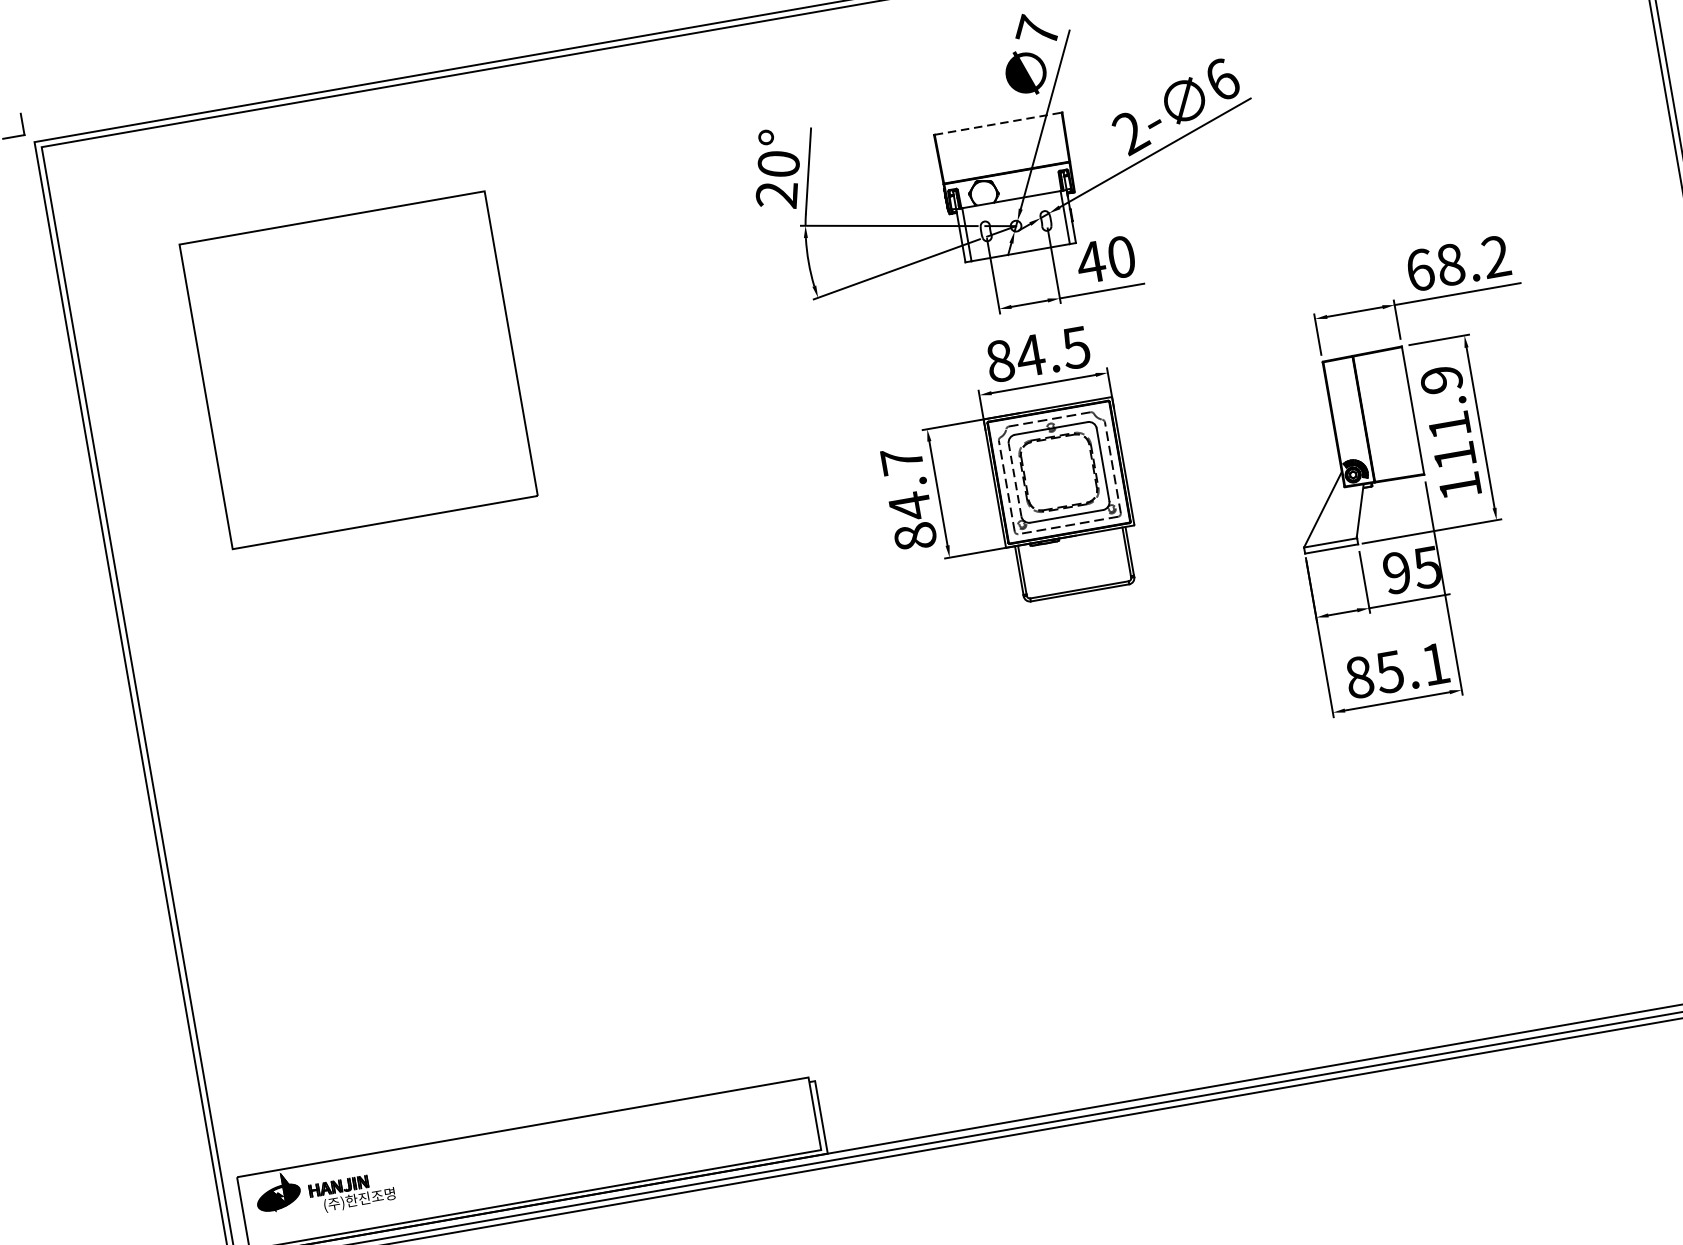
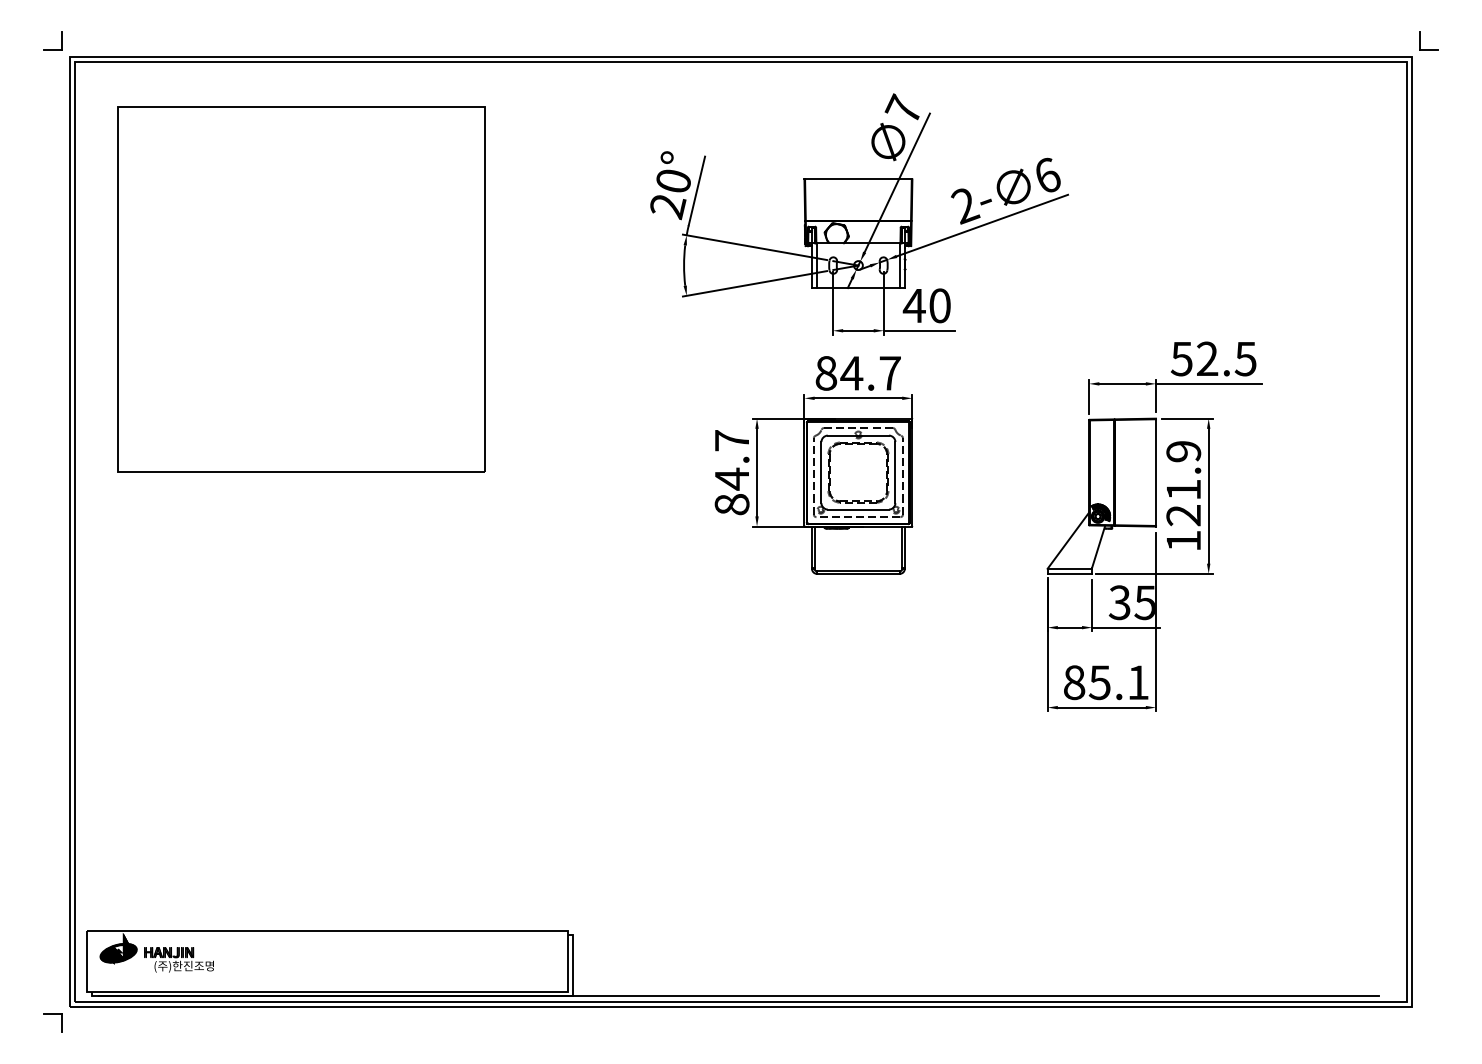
line: (998, 123) -> (858, 179), dashed -> solid
text: (1457, 262) -> (1213, 358), 68.2 -> 52.5
text: (1075, 348) -> (889, 373), 84.5 -> 84.7
part: (358, 370) -> (301, 289), size x1.43
text: (1454, 455) -> (1183, 515), 111.9 -> 121.9
line: (1015, 479) -> (821, 472), dashed -> solid
text: (1396, 572) -> (1119, 602), 95 -> 35

